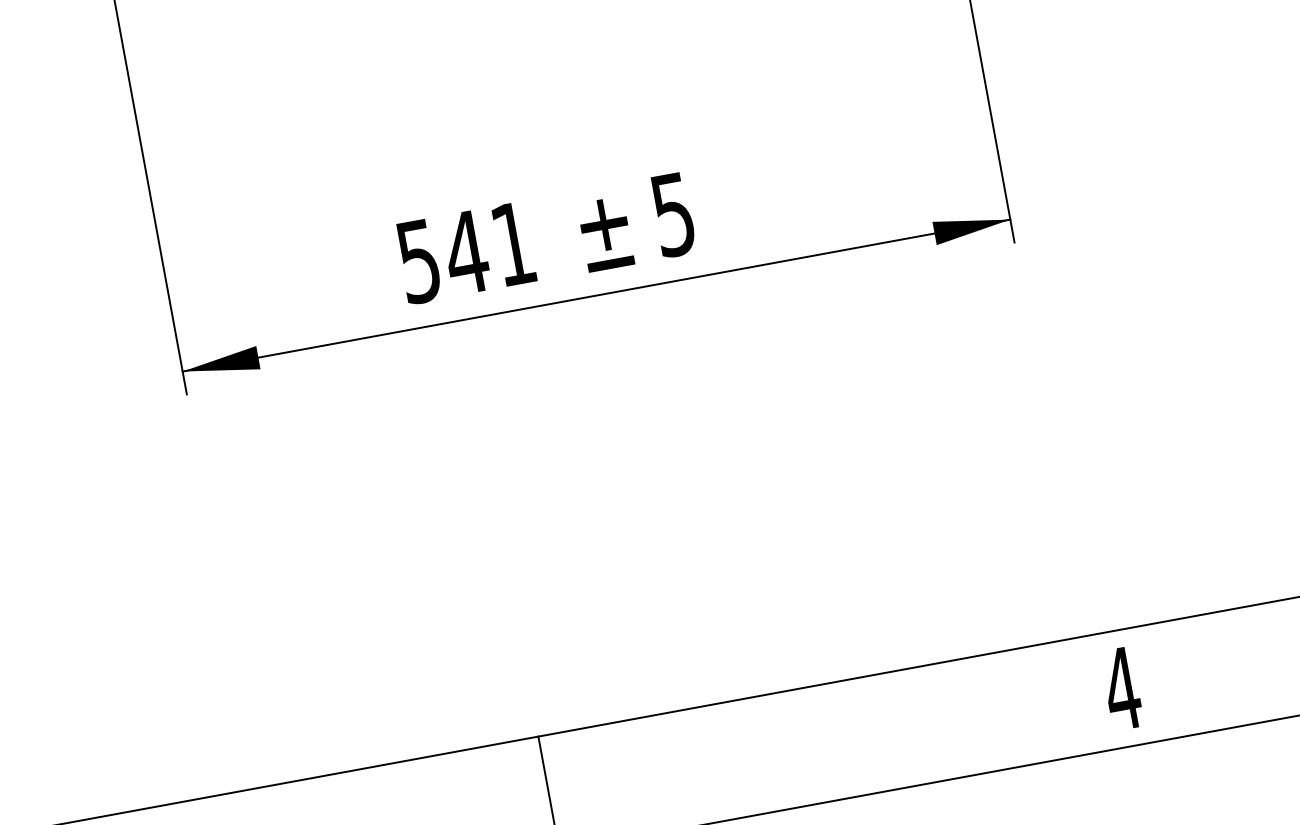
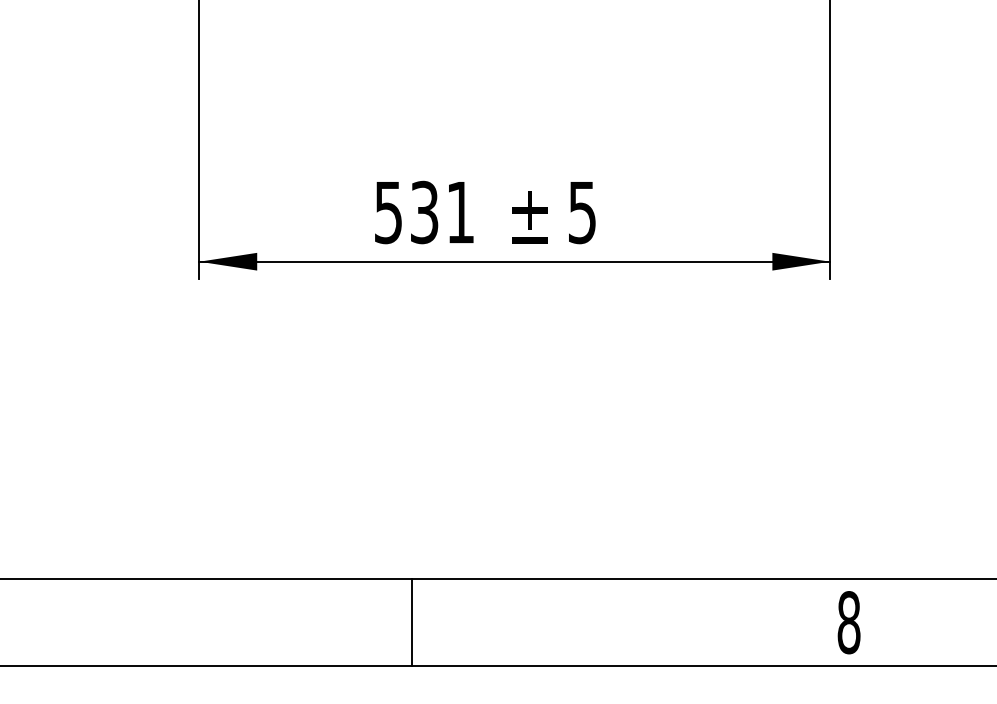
text: (466, 252) -> (424, 212), 541 -> 531
text: (1121, 688) -> (848, 622), 4 -> 8

